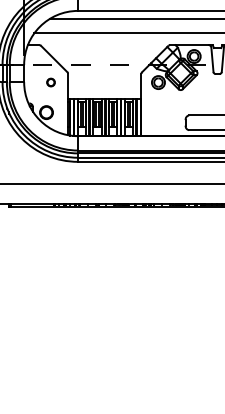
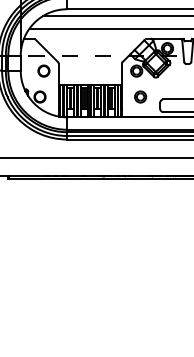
circle: (50, 82) -> (43, 71), size x1.67
part: (162, 112) -> (140, 96), added

